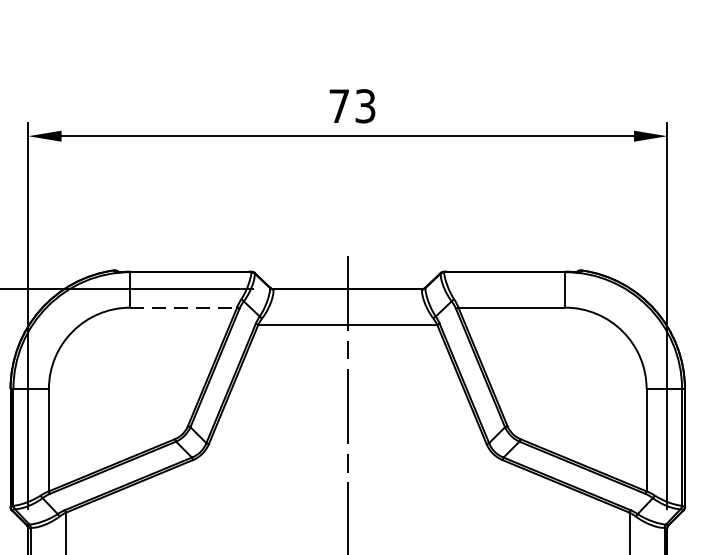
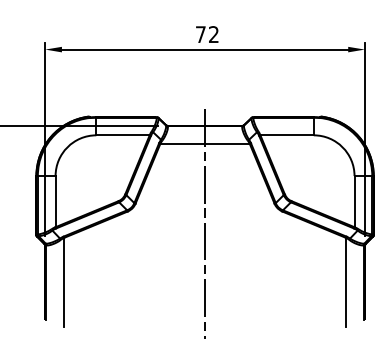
text: (364, 106) -> (213, 34), 73 -> 72
line: (184, 307) -> (123, 135), dashed -> solid

